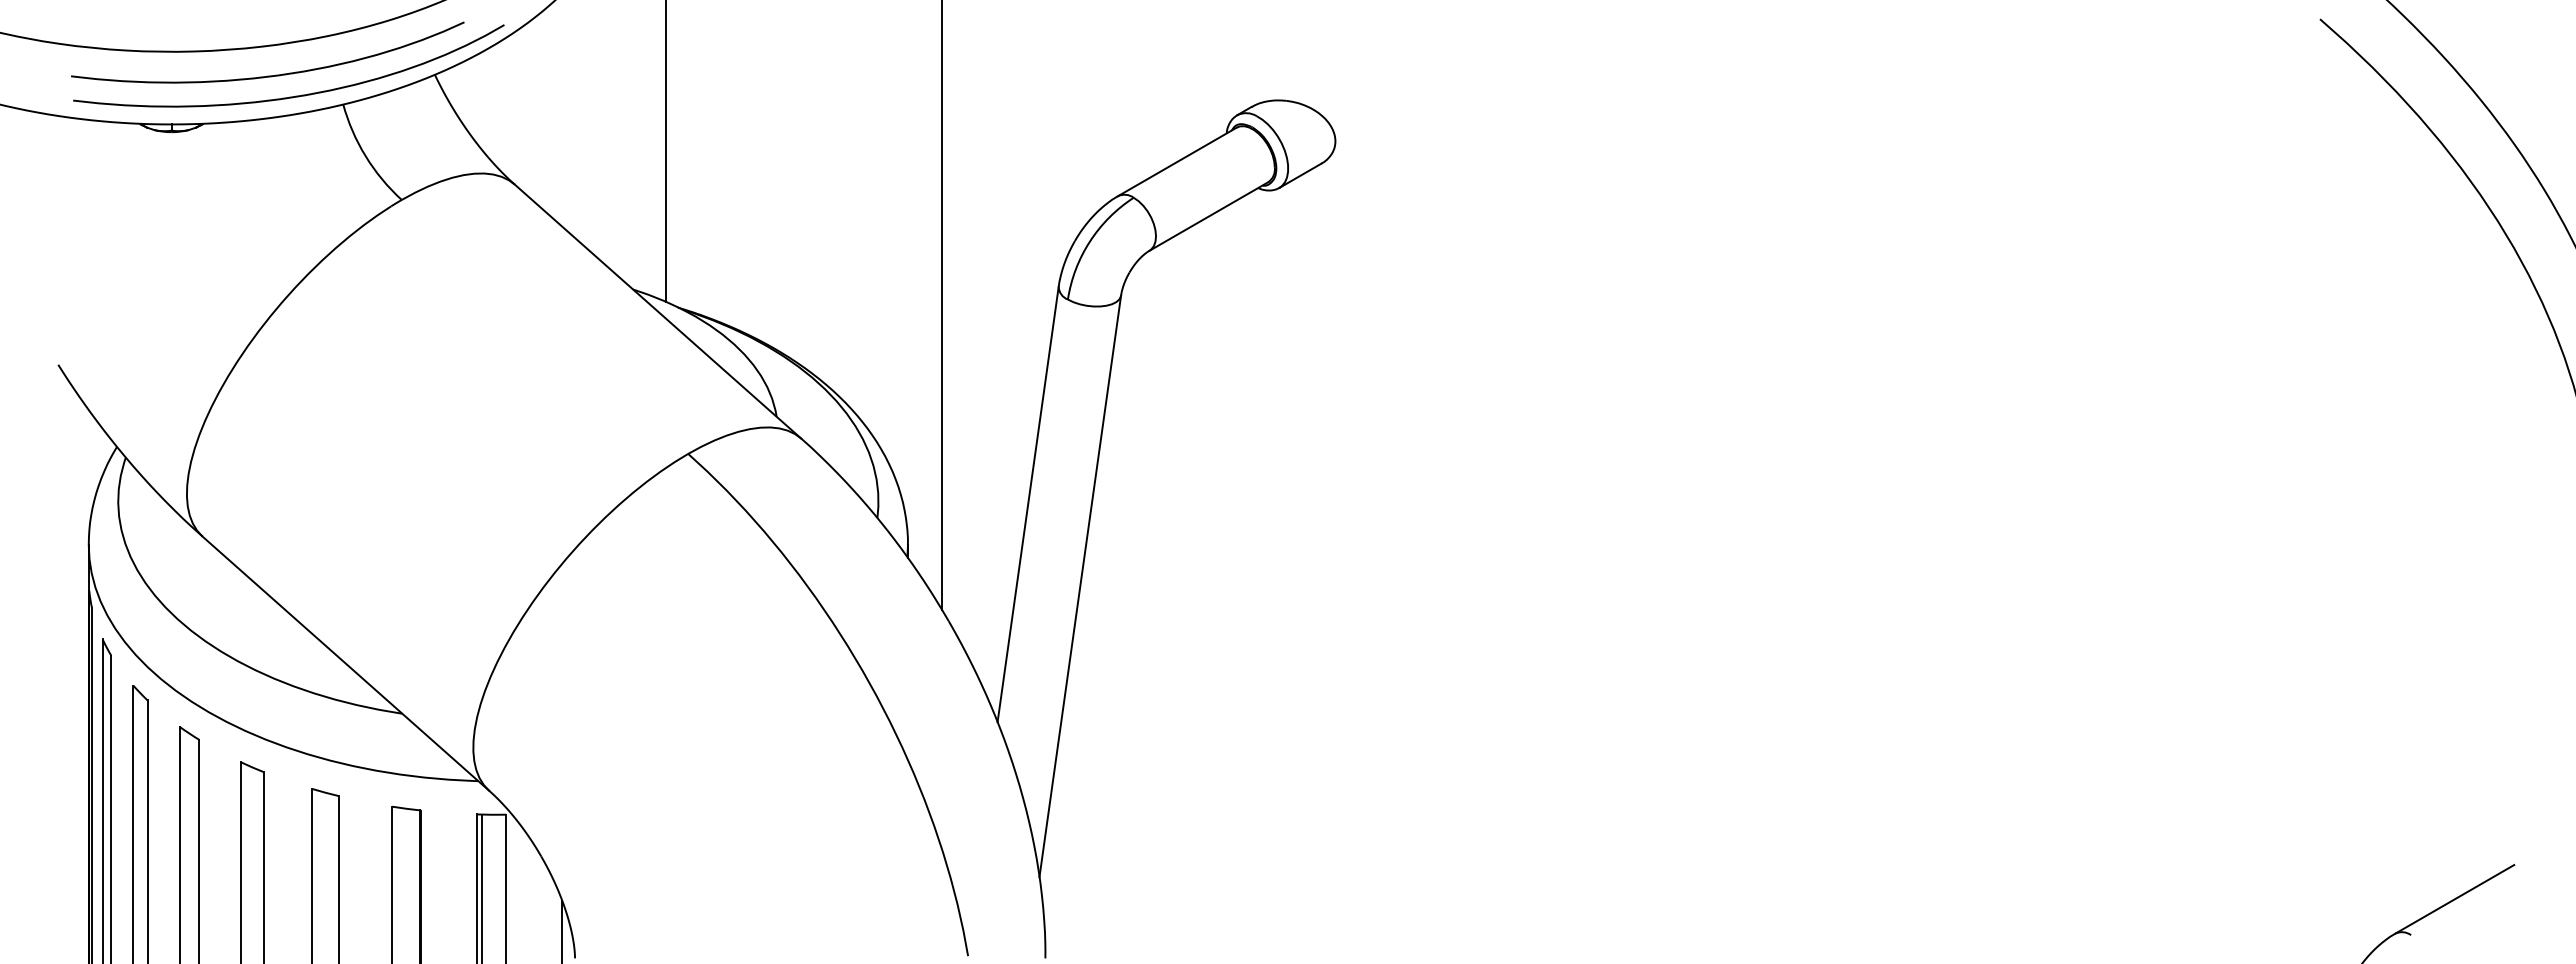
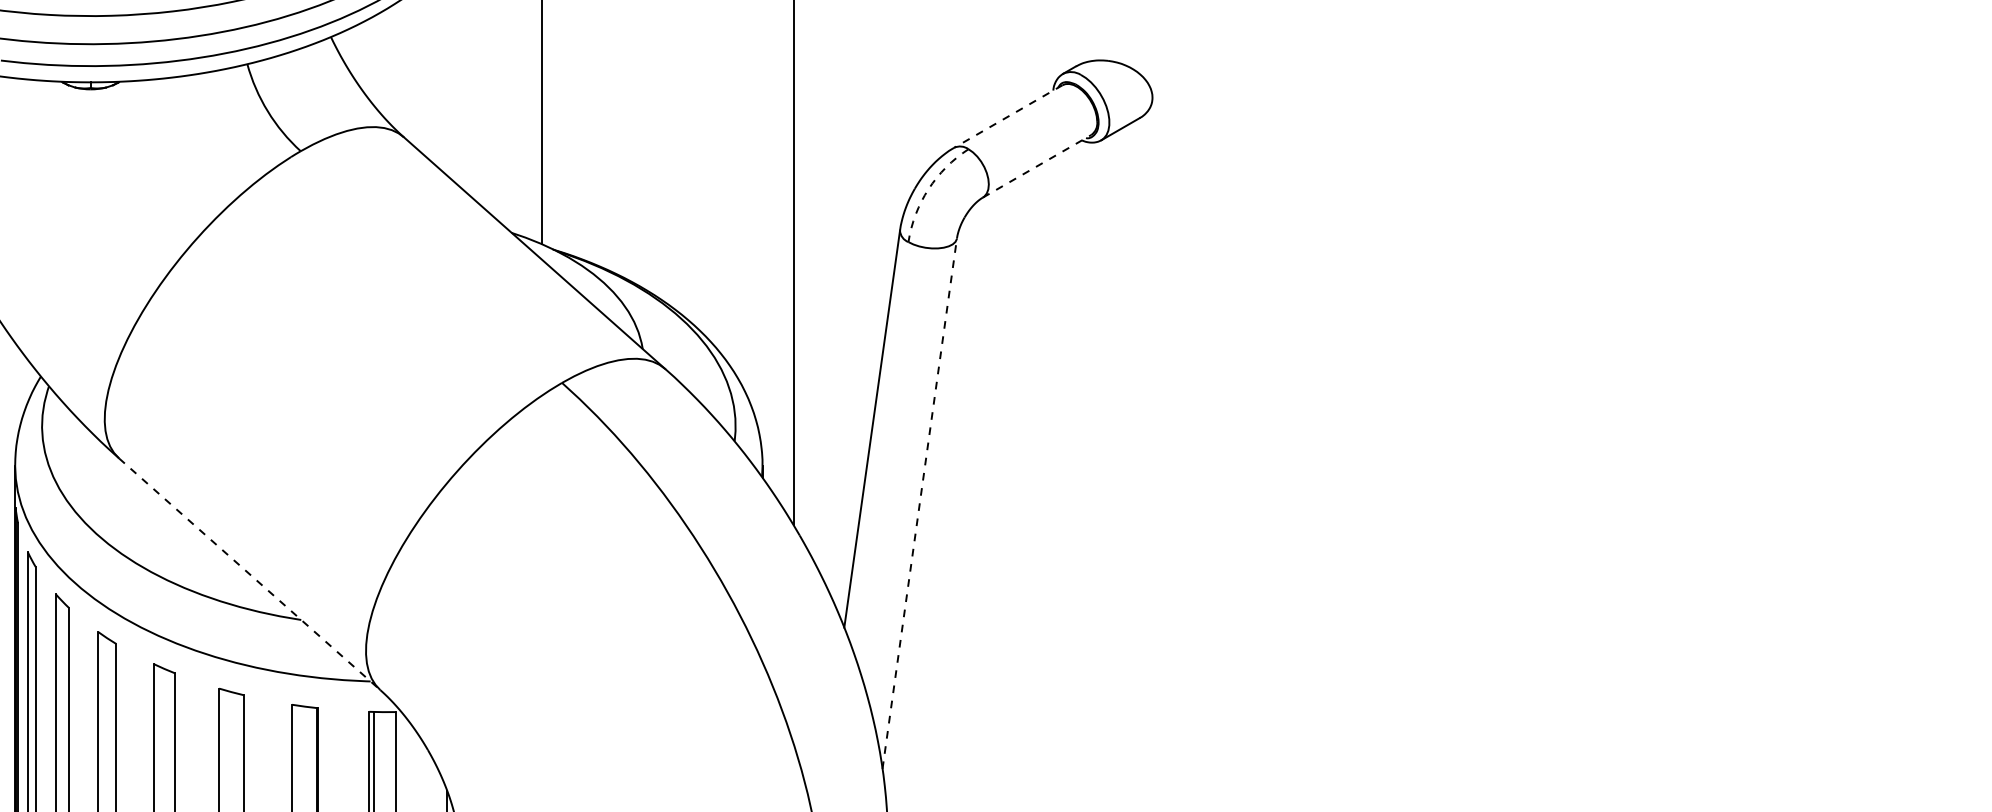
line: (1177, 161) -> (1008, 116), solid -> dashed
line: (1208, 216) -> (1036, 166), solid -> dashed
arc: (1089, 241) -> (928, 189), solid -> dashed
line: (1080, 586) -> (919, 503), solid -> dashed
line: (346, 663) -> (250, 574), solid -> dashed

